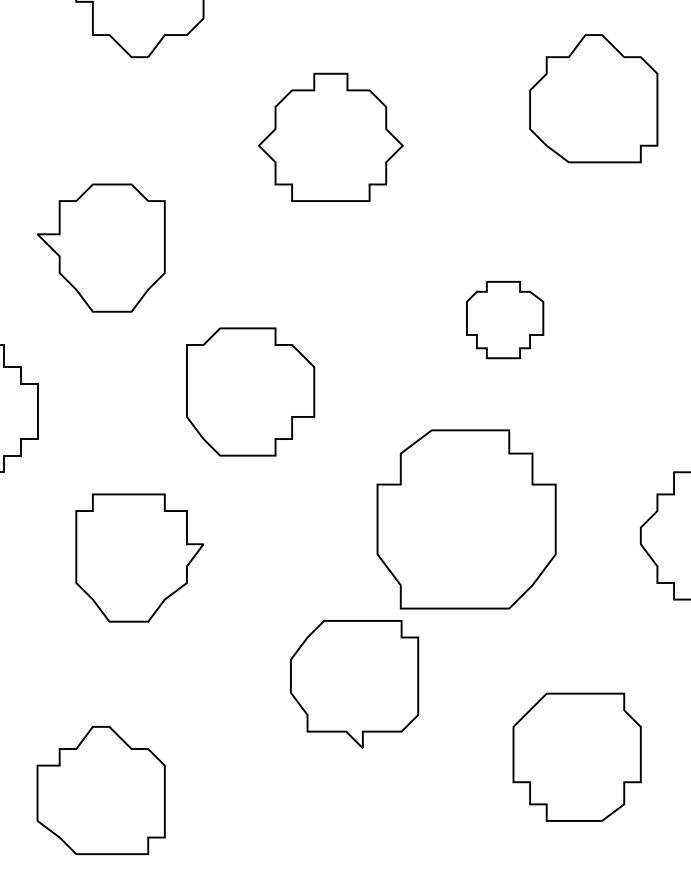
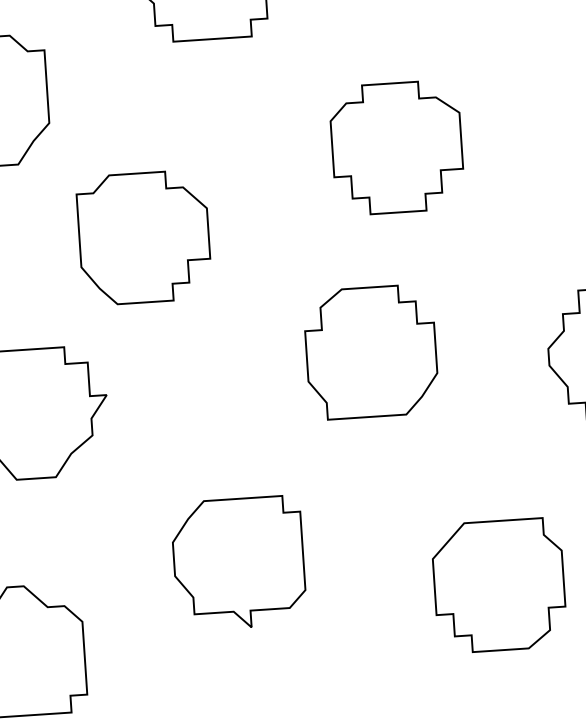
part: (504, 319) -> (396, 147), size x1.67
part: (465, 518) -> (370, 351), size x0.71
part: (354, 684) -> (238, 563), moved

